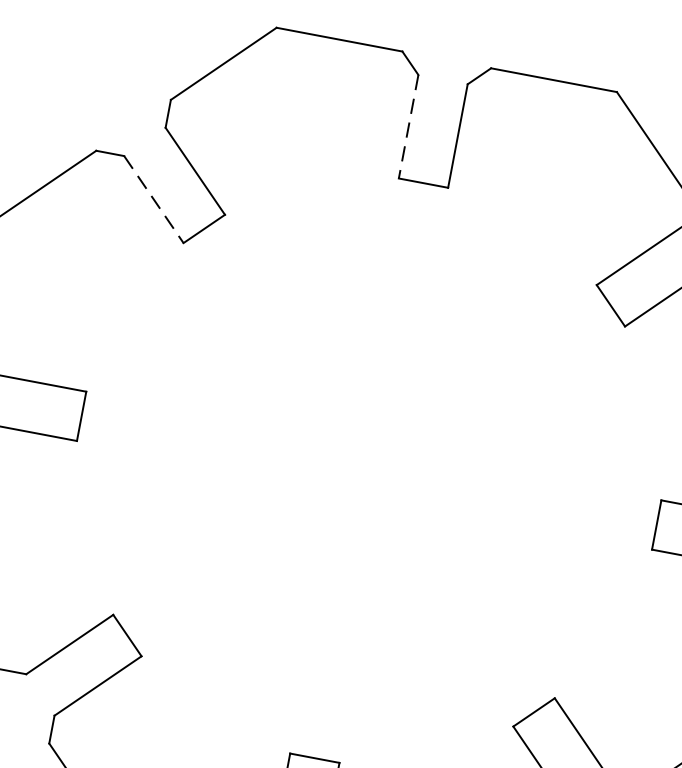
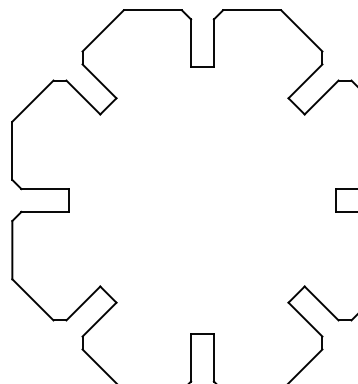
line: (409, 127) -> (191, 43), dashed -> solid
line: (154, 199) -> (83, 97), dashed -> solid

